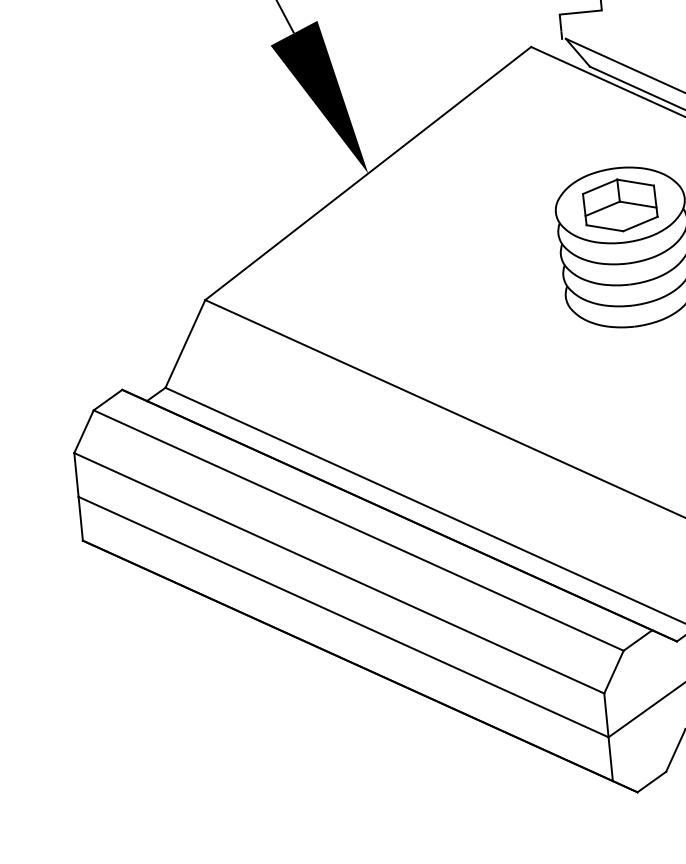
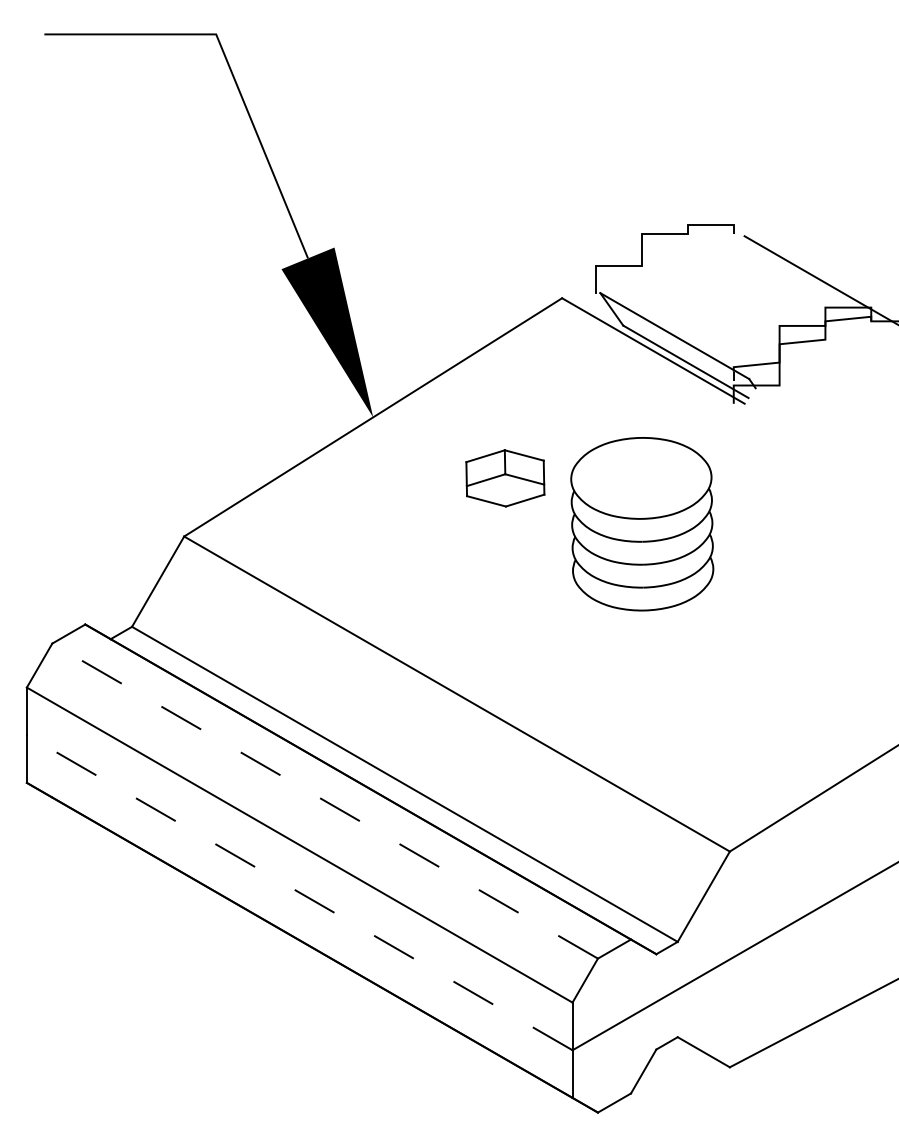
part: (620, 205) -> (505, 478), moved
line: (358, 530) -> (324, 800), solid -> dashed
line: (343, 616) -> (299, 892), solid -> dashed

